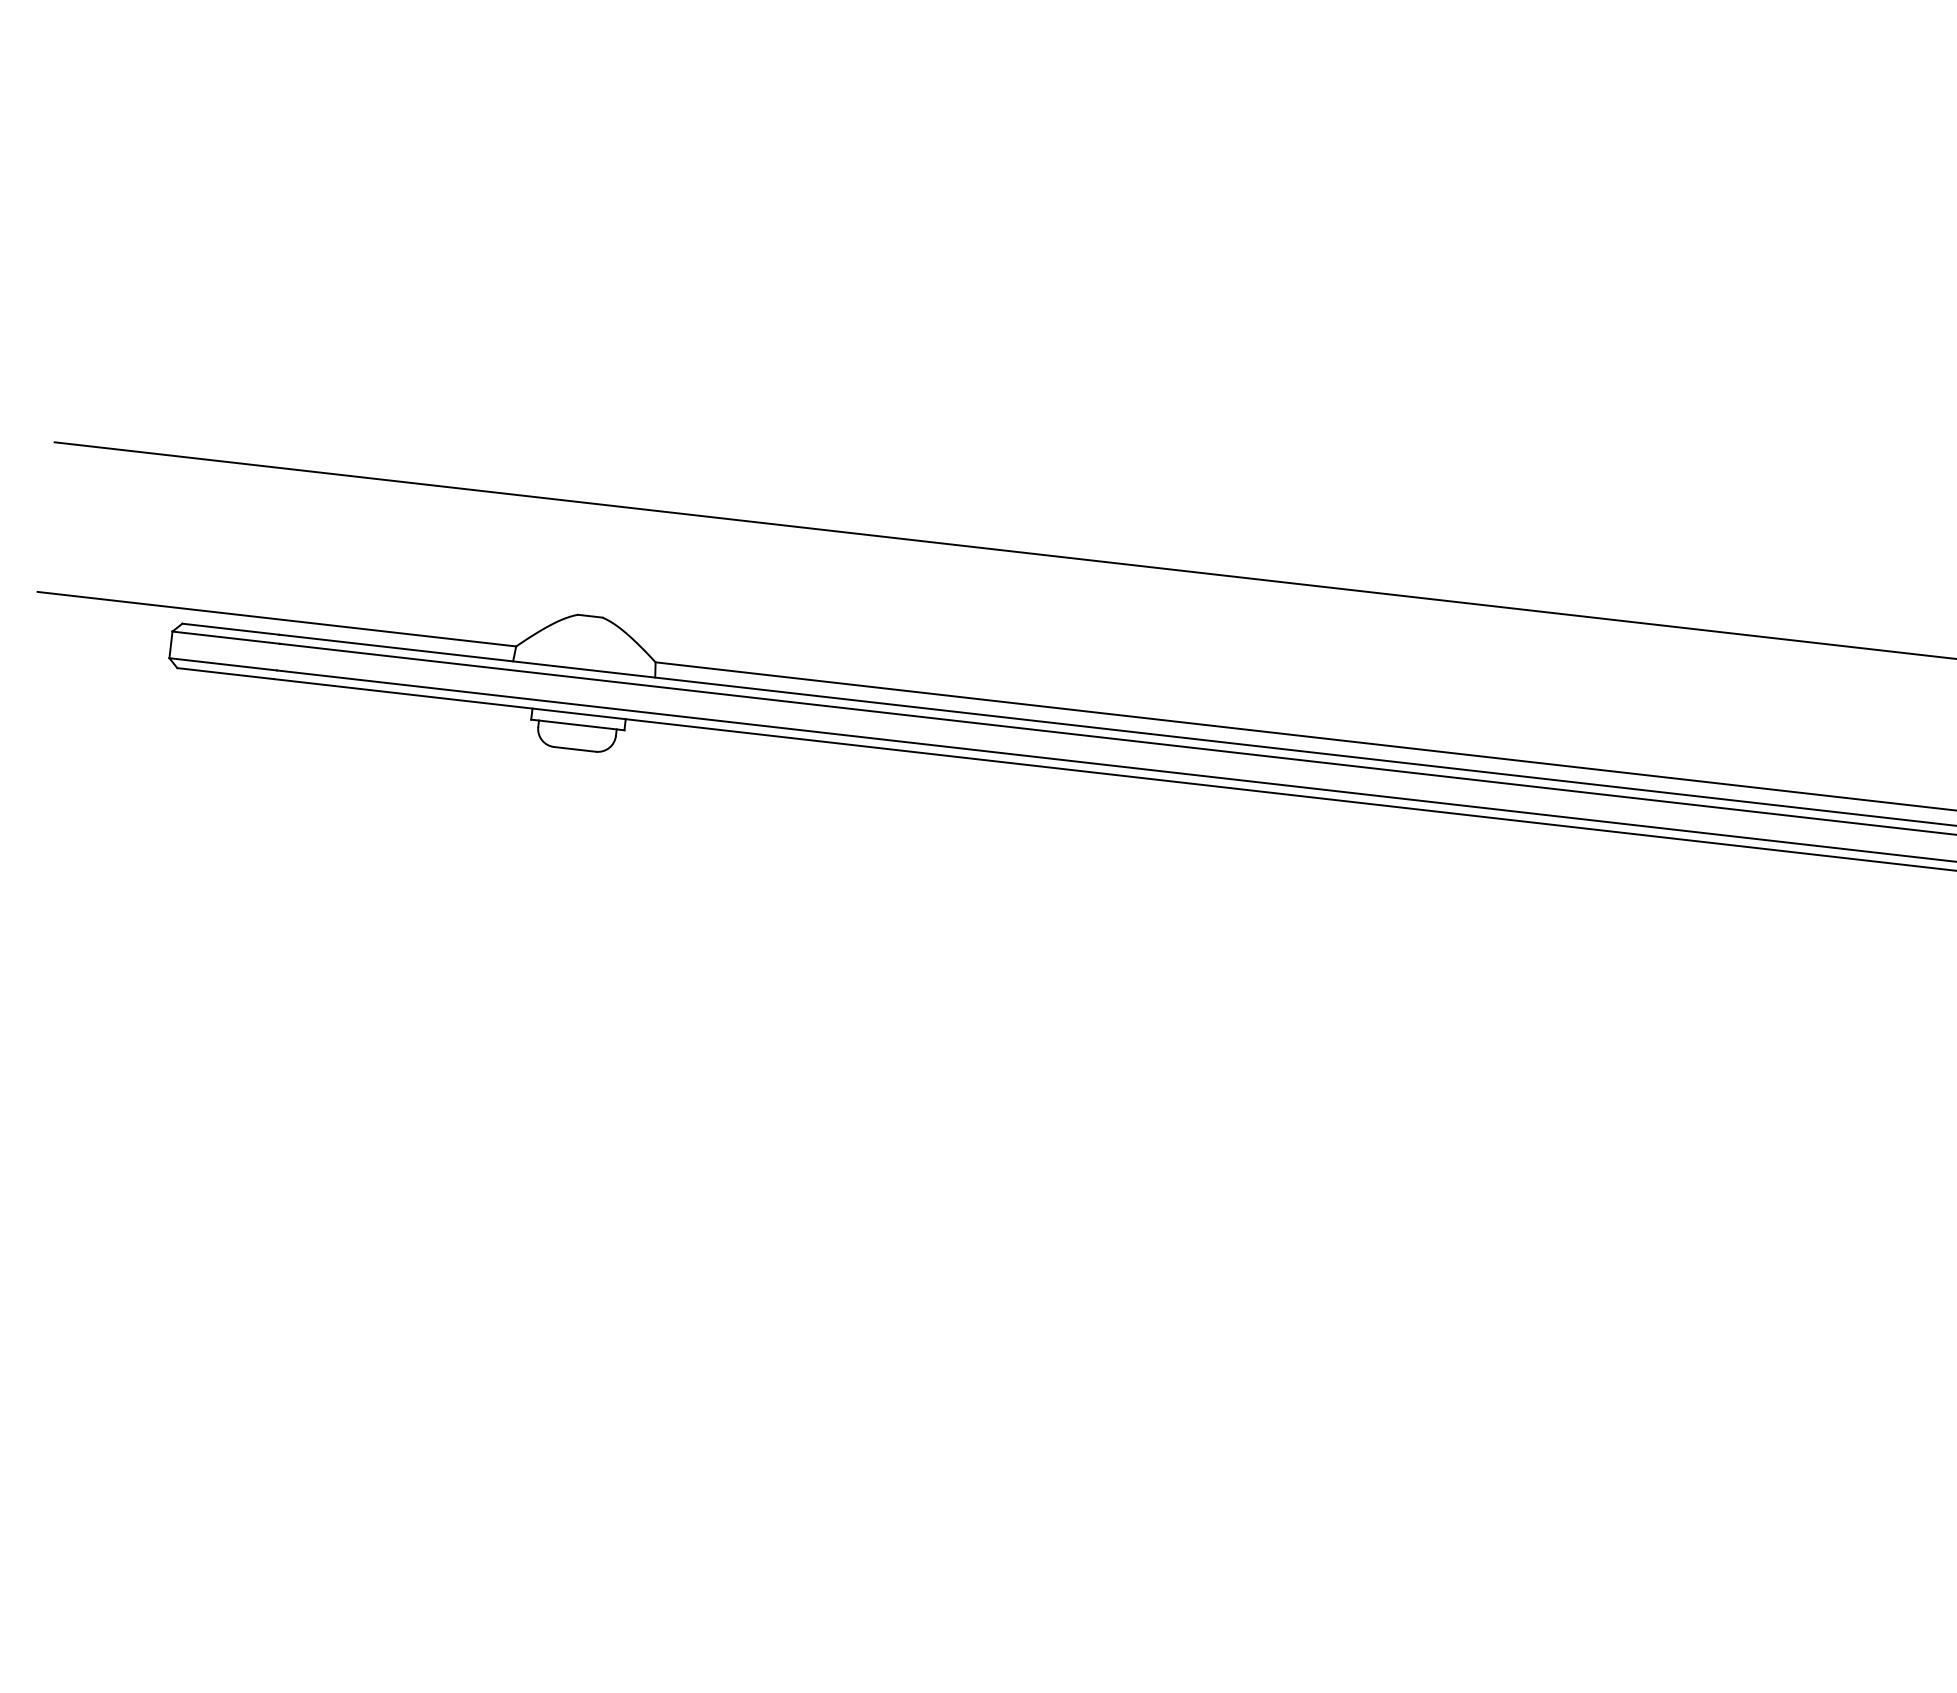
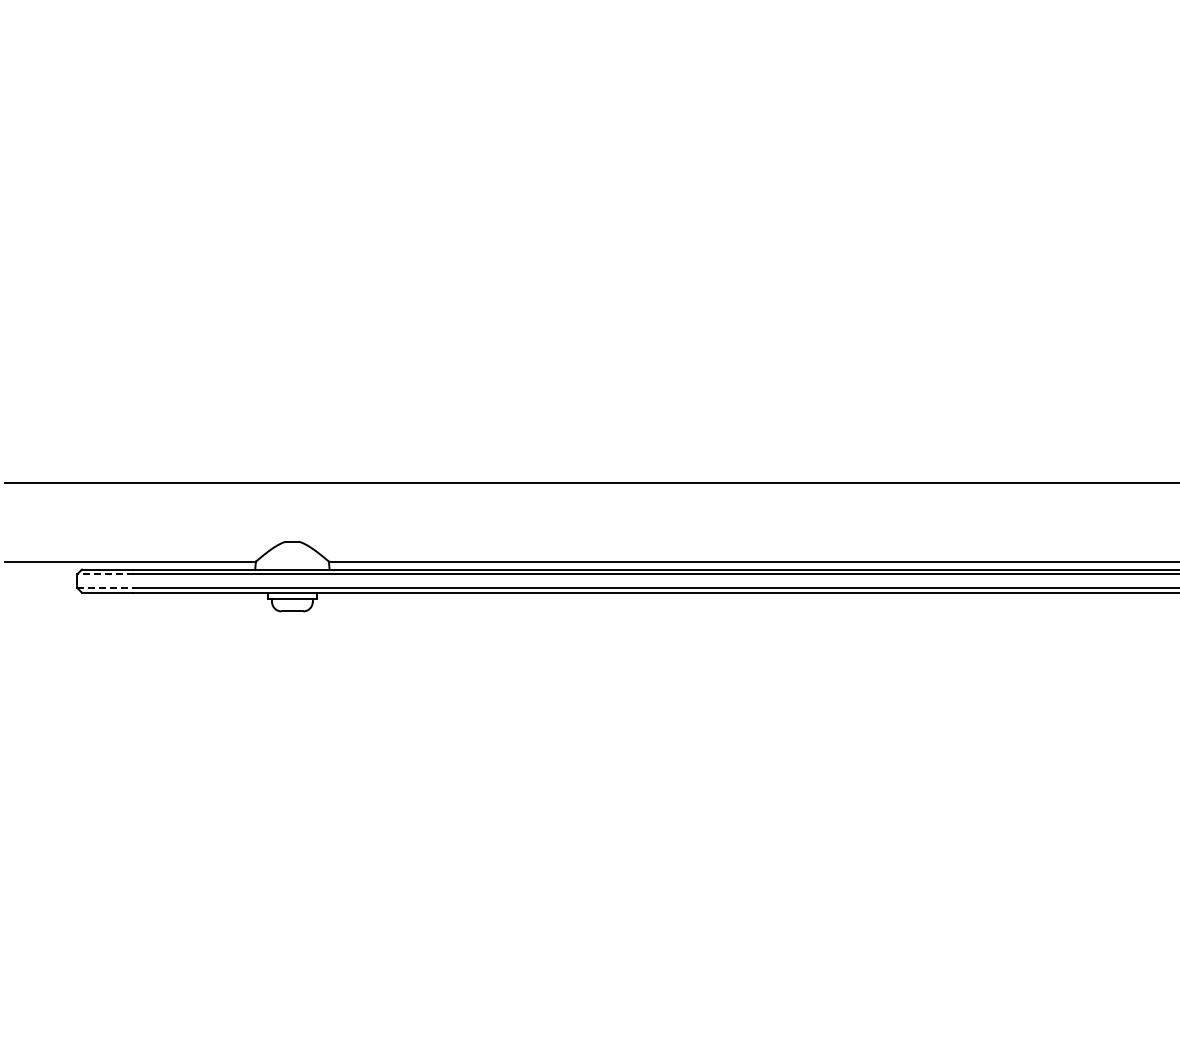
line: (226, 638) -> (105, 574), solid -> dashed
line: (224, 665) -> (106, 588), solid -> dashed

